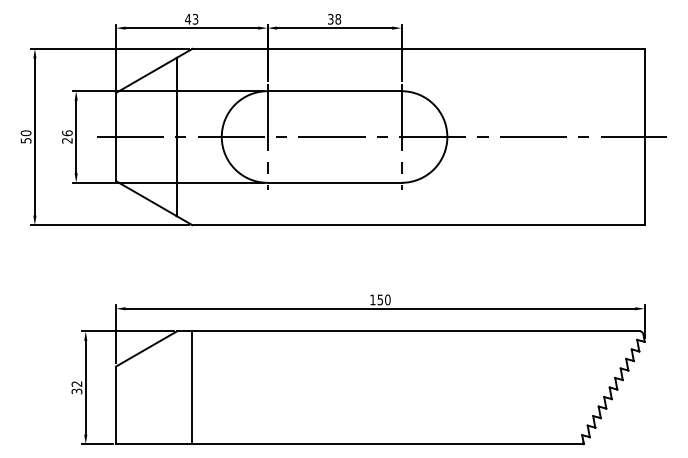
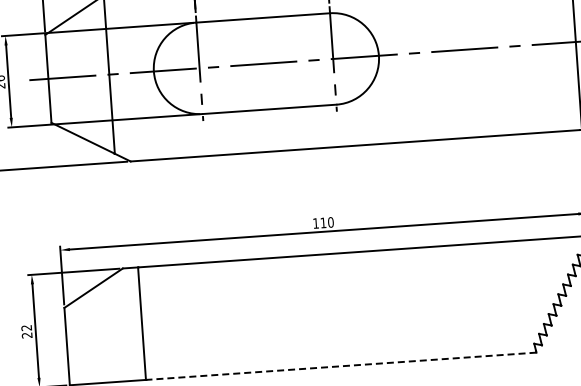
text: (379, 299) -> (322, 222), 150 -> 110
text: (77, 391) -> (27, 335), 32 -> 22
line: (388, 444) -> (341, 366), solid -> dashed

